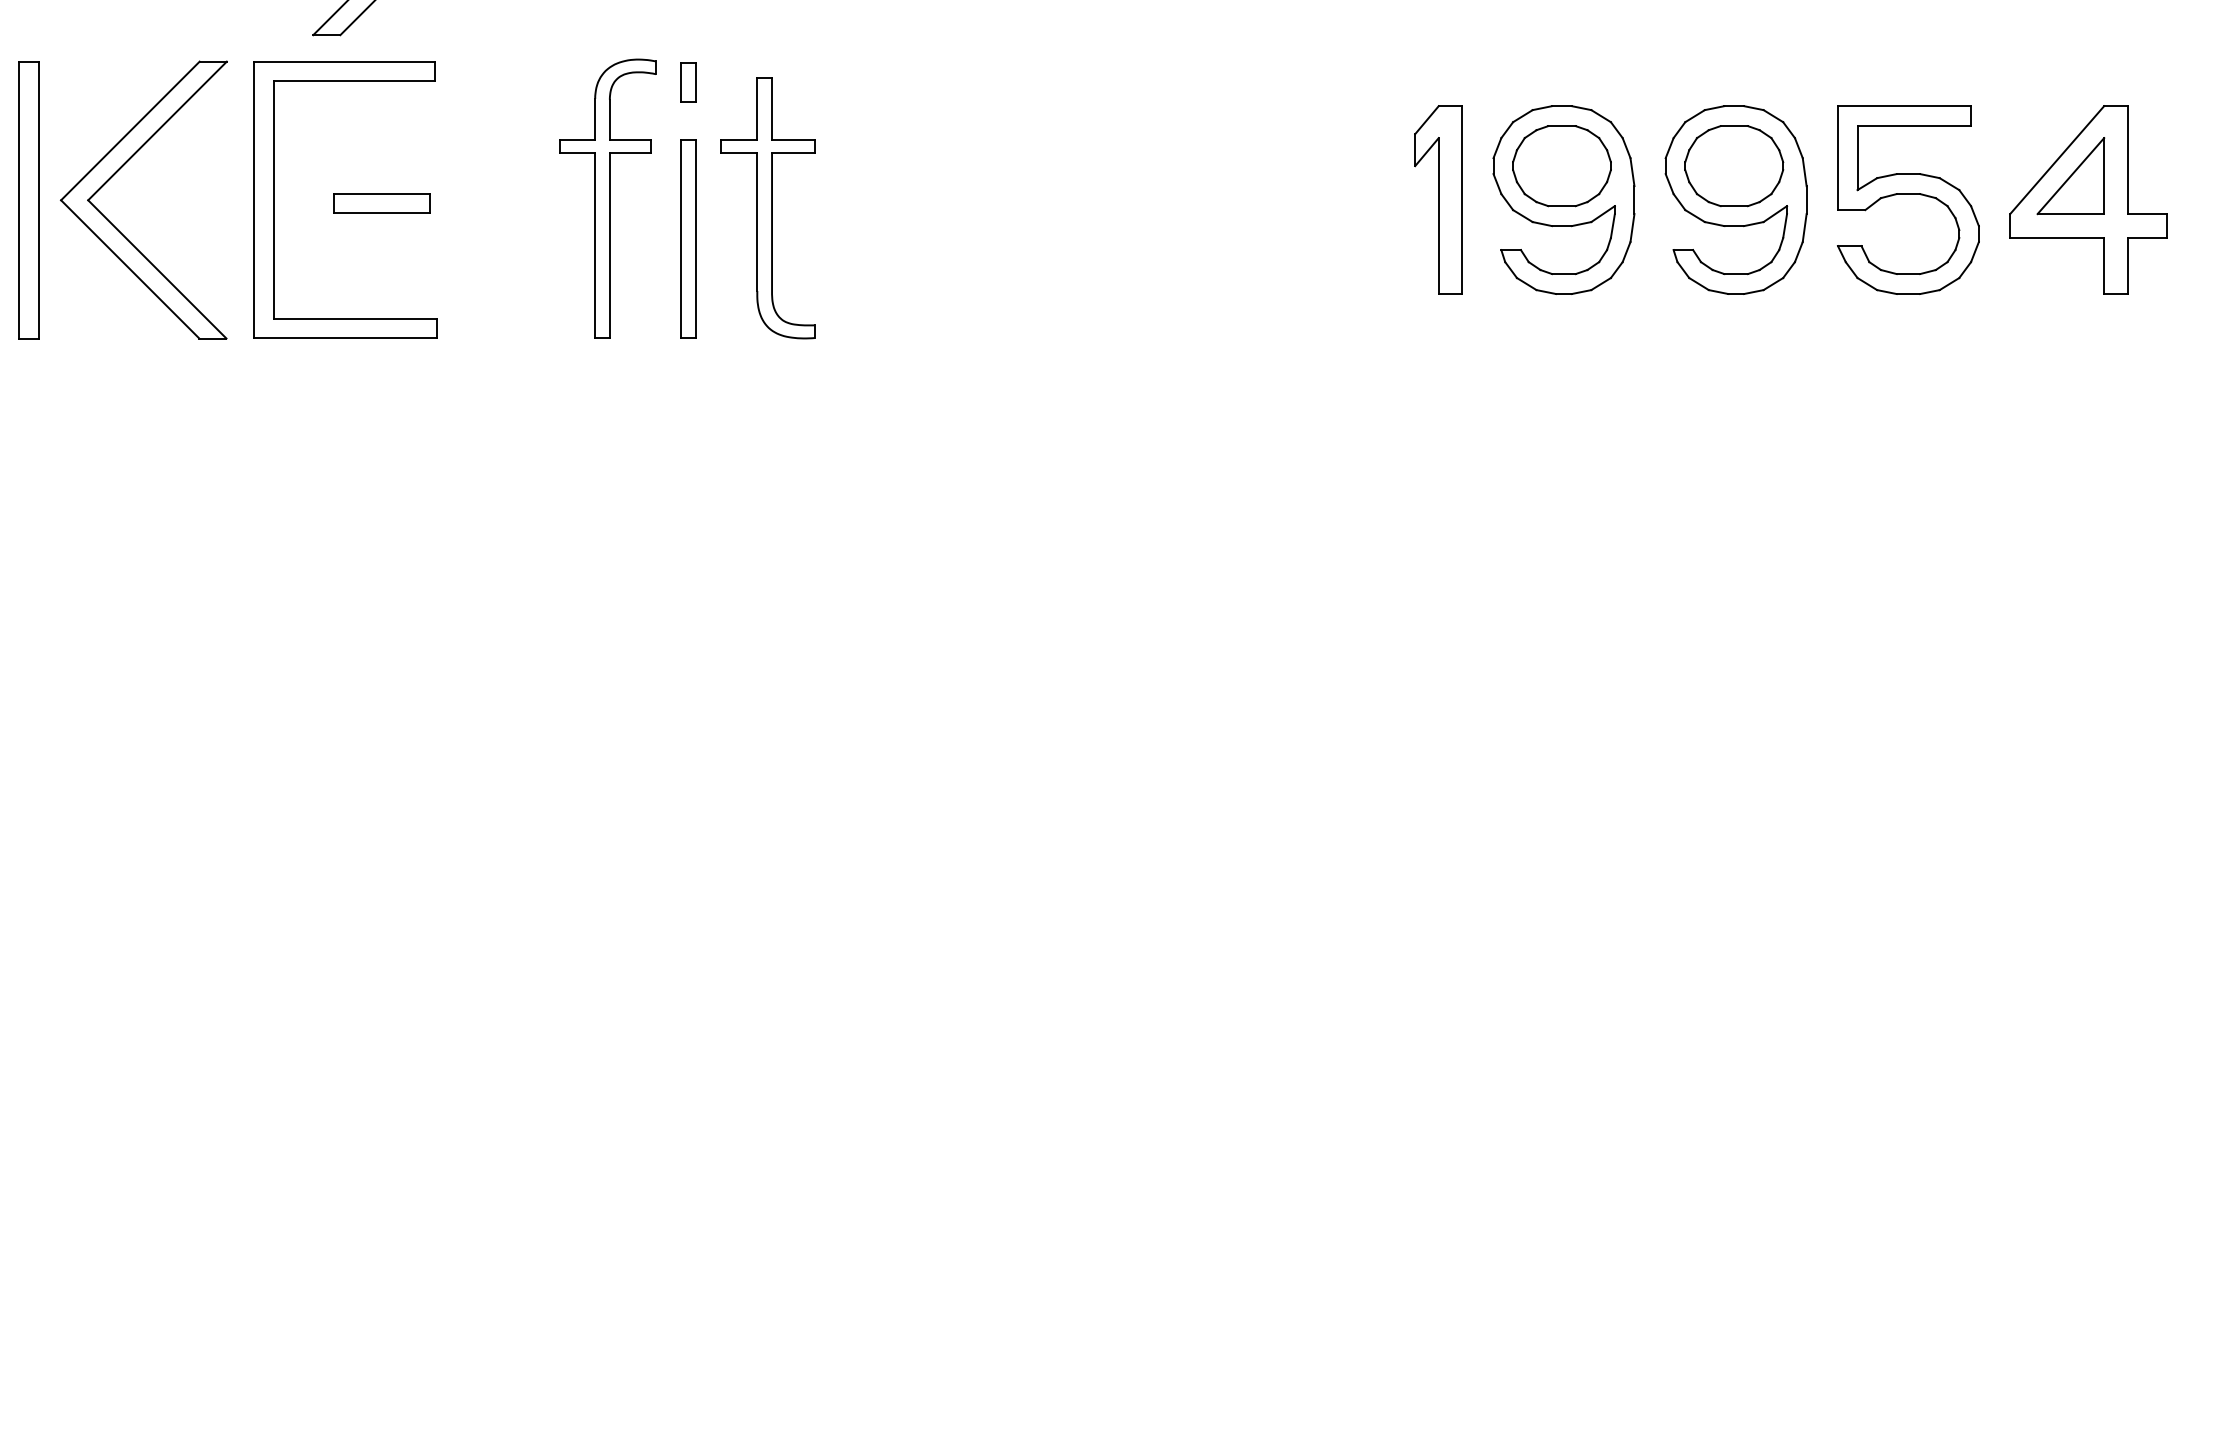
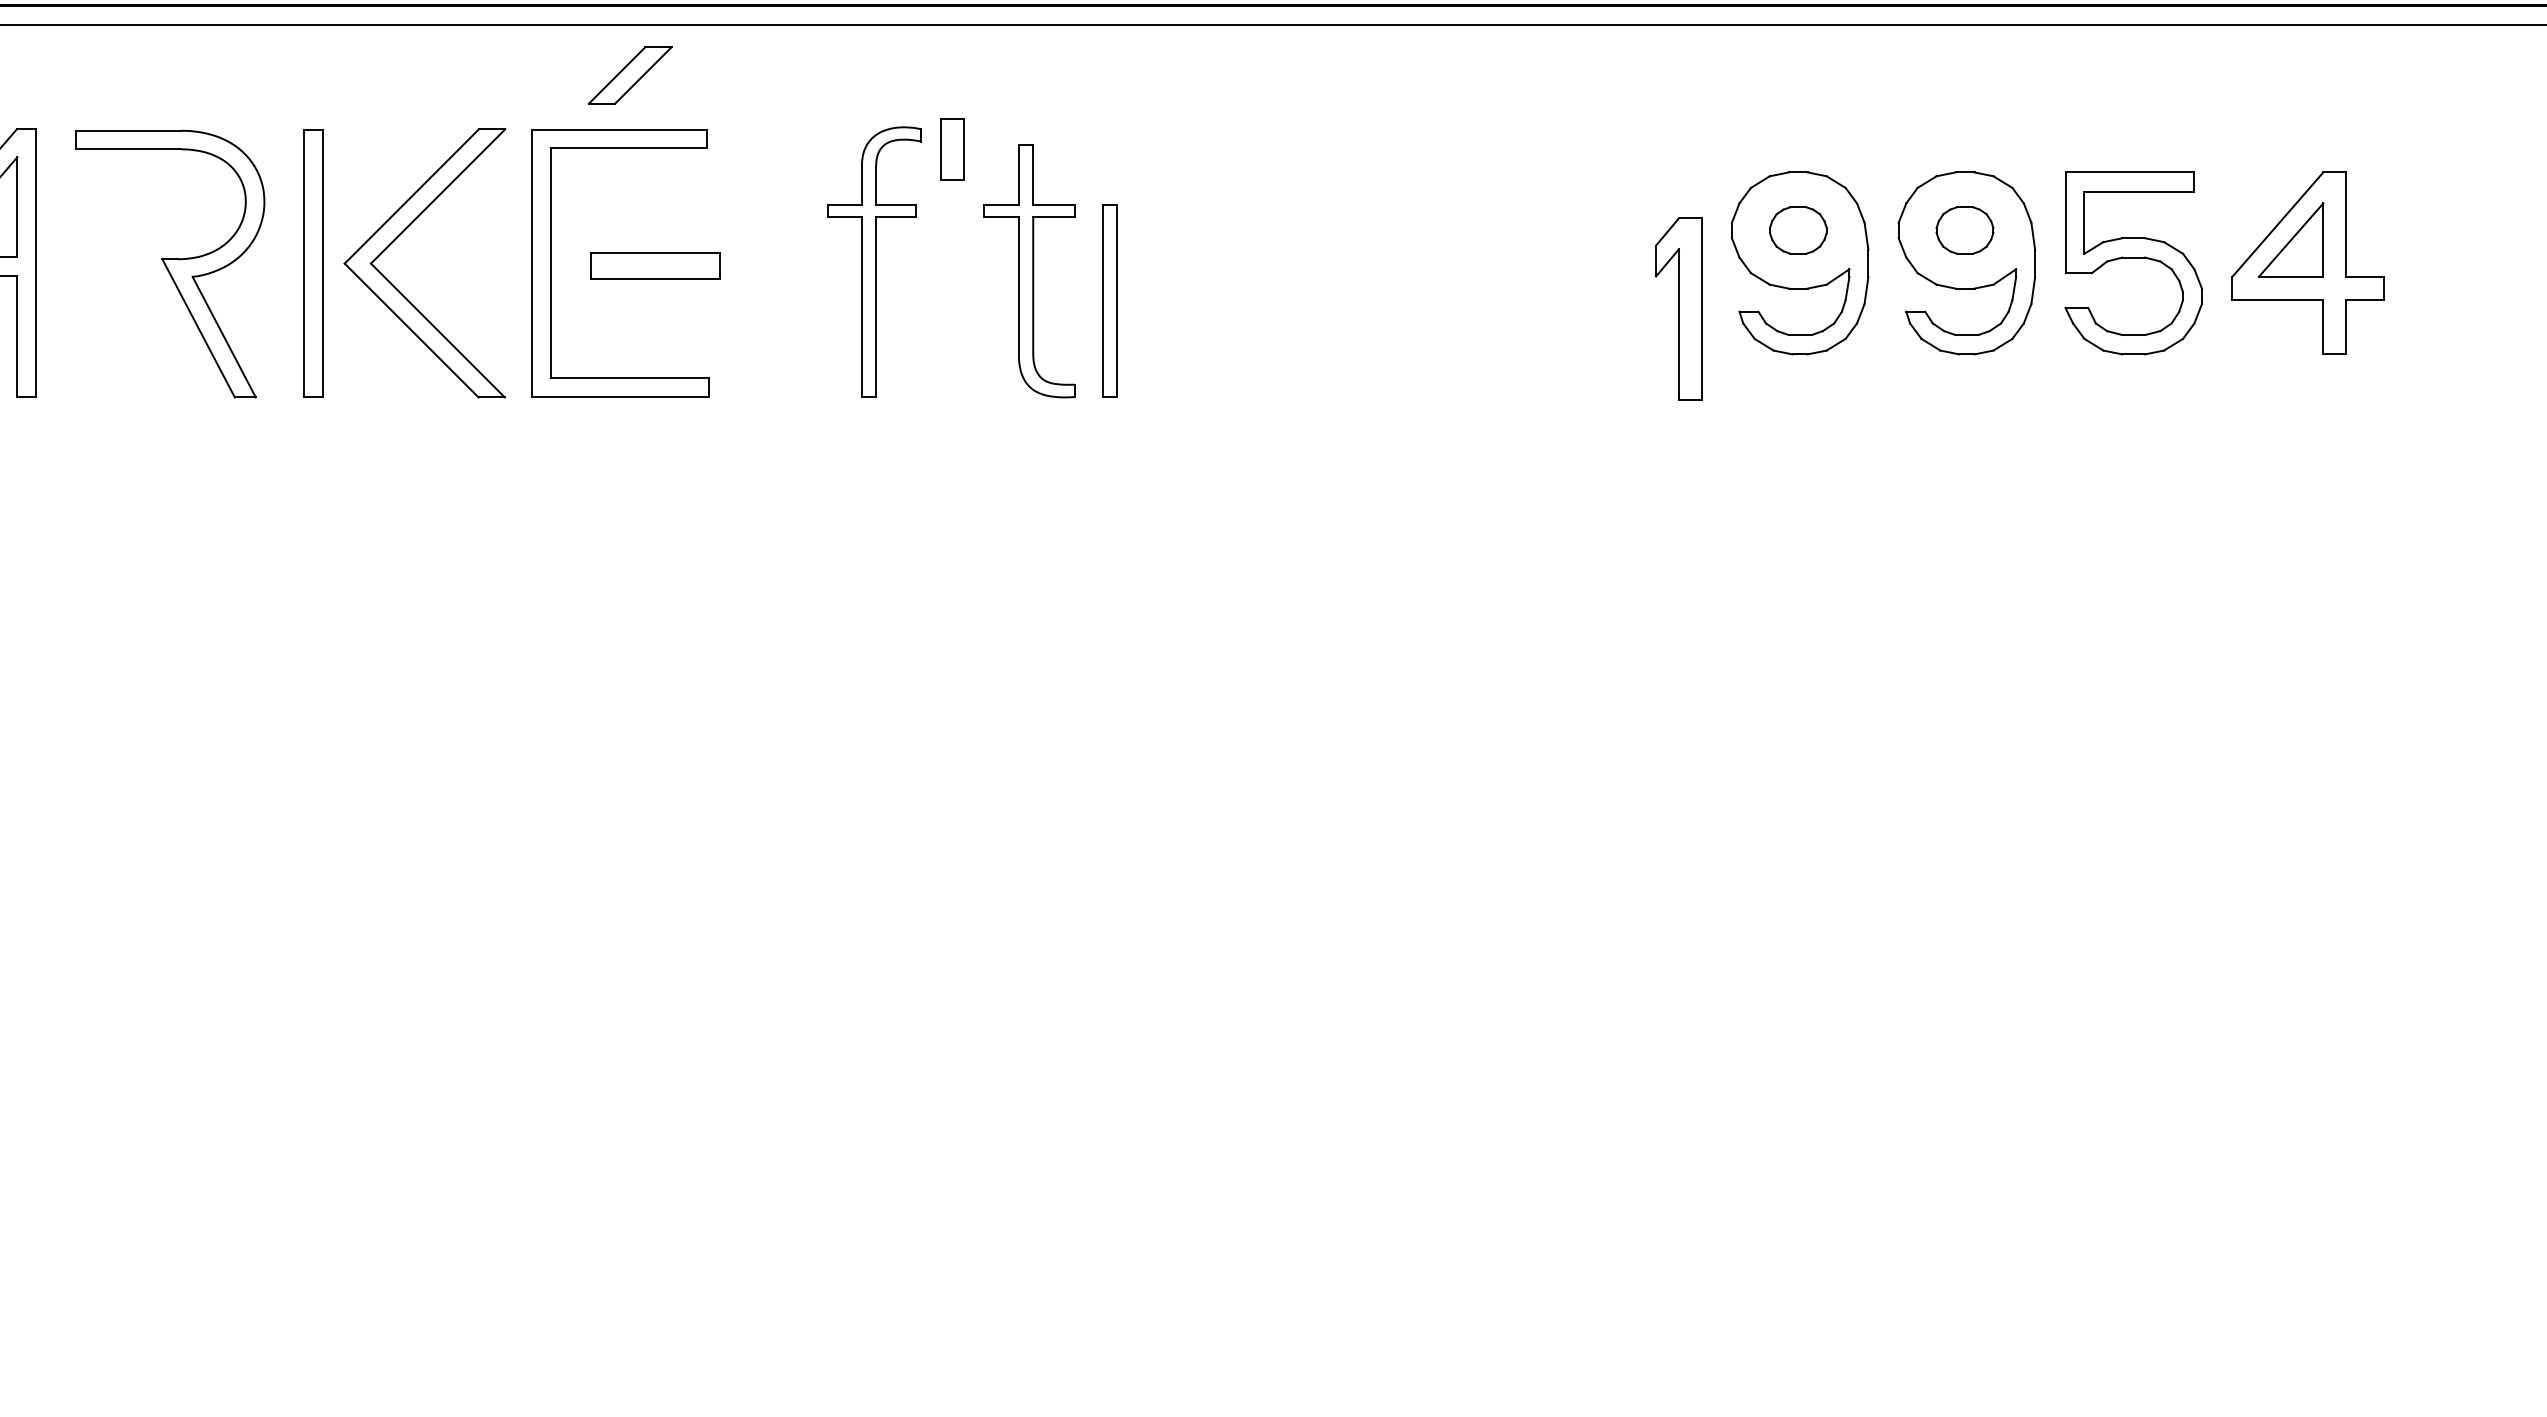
part: (687, 82) -> (951, 149), size x1.6
part: (1562, 166) -> (1798, 230), size x0.6
part: (1733, 166) -> (1964, 230), size x0.6
part: (1438, 199) -> (1678, 308), moved
part: (382, 203) -> (655, 266), size x1.4
part: (687, 238) -> (1109, 300), moved

